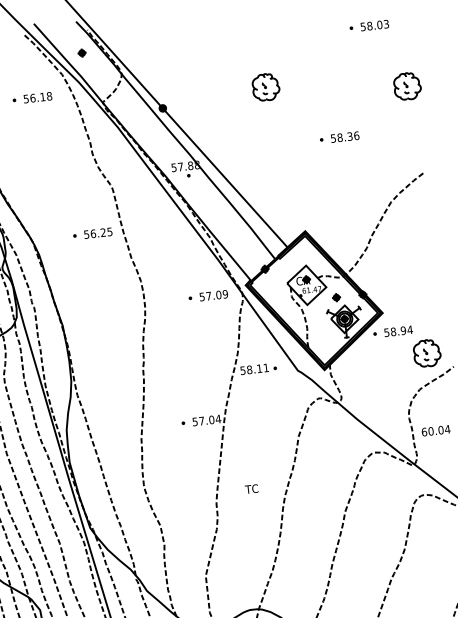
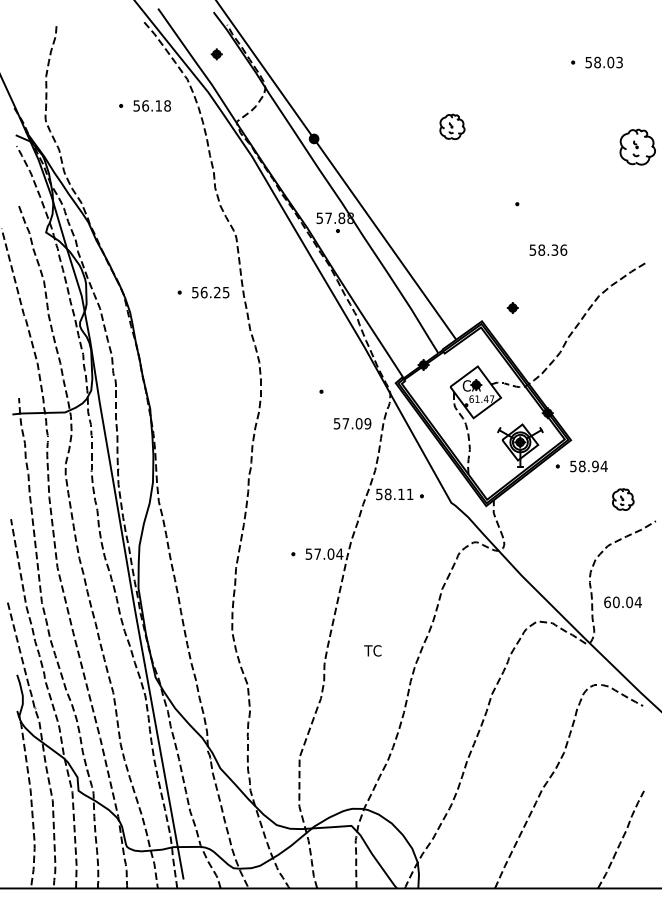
part: (266, 86) -> (452, 126), size x0.7
text: (345, 136) -> (548, 249), moved
text: (213, 295) -> (352, 423), moved
part: (336, 297) -> (512, 307), moved
part: (427, 353) -> (623, 499), size x0.6

